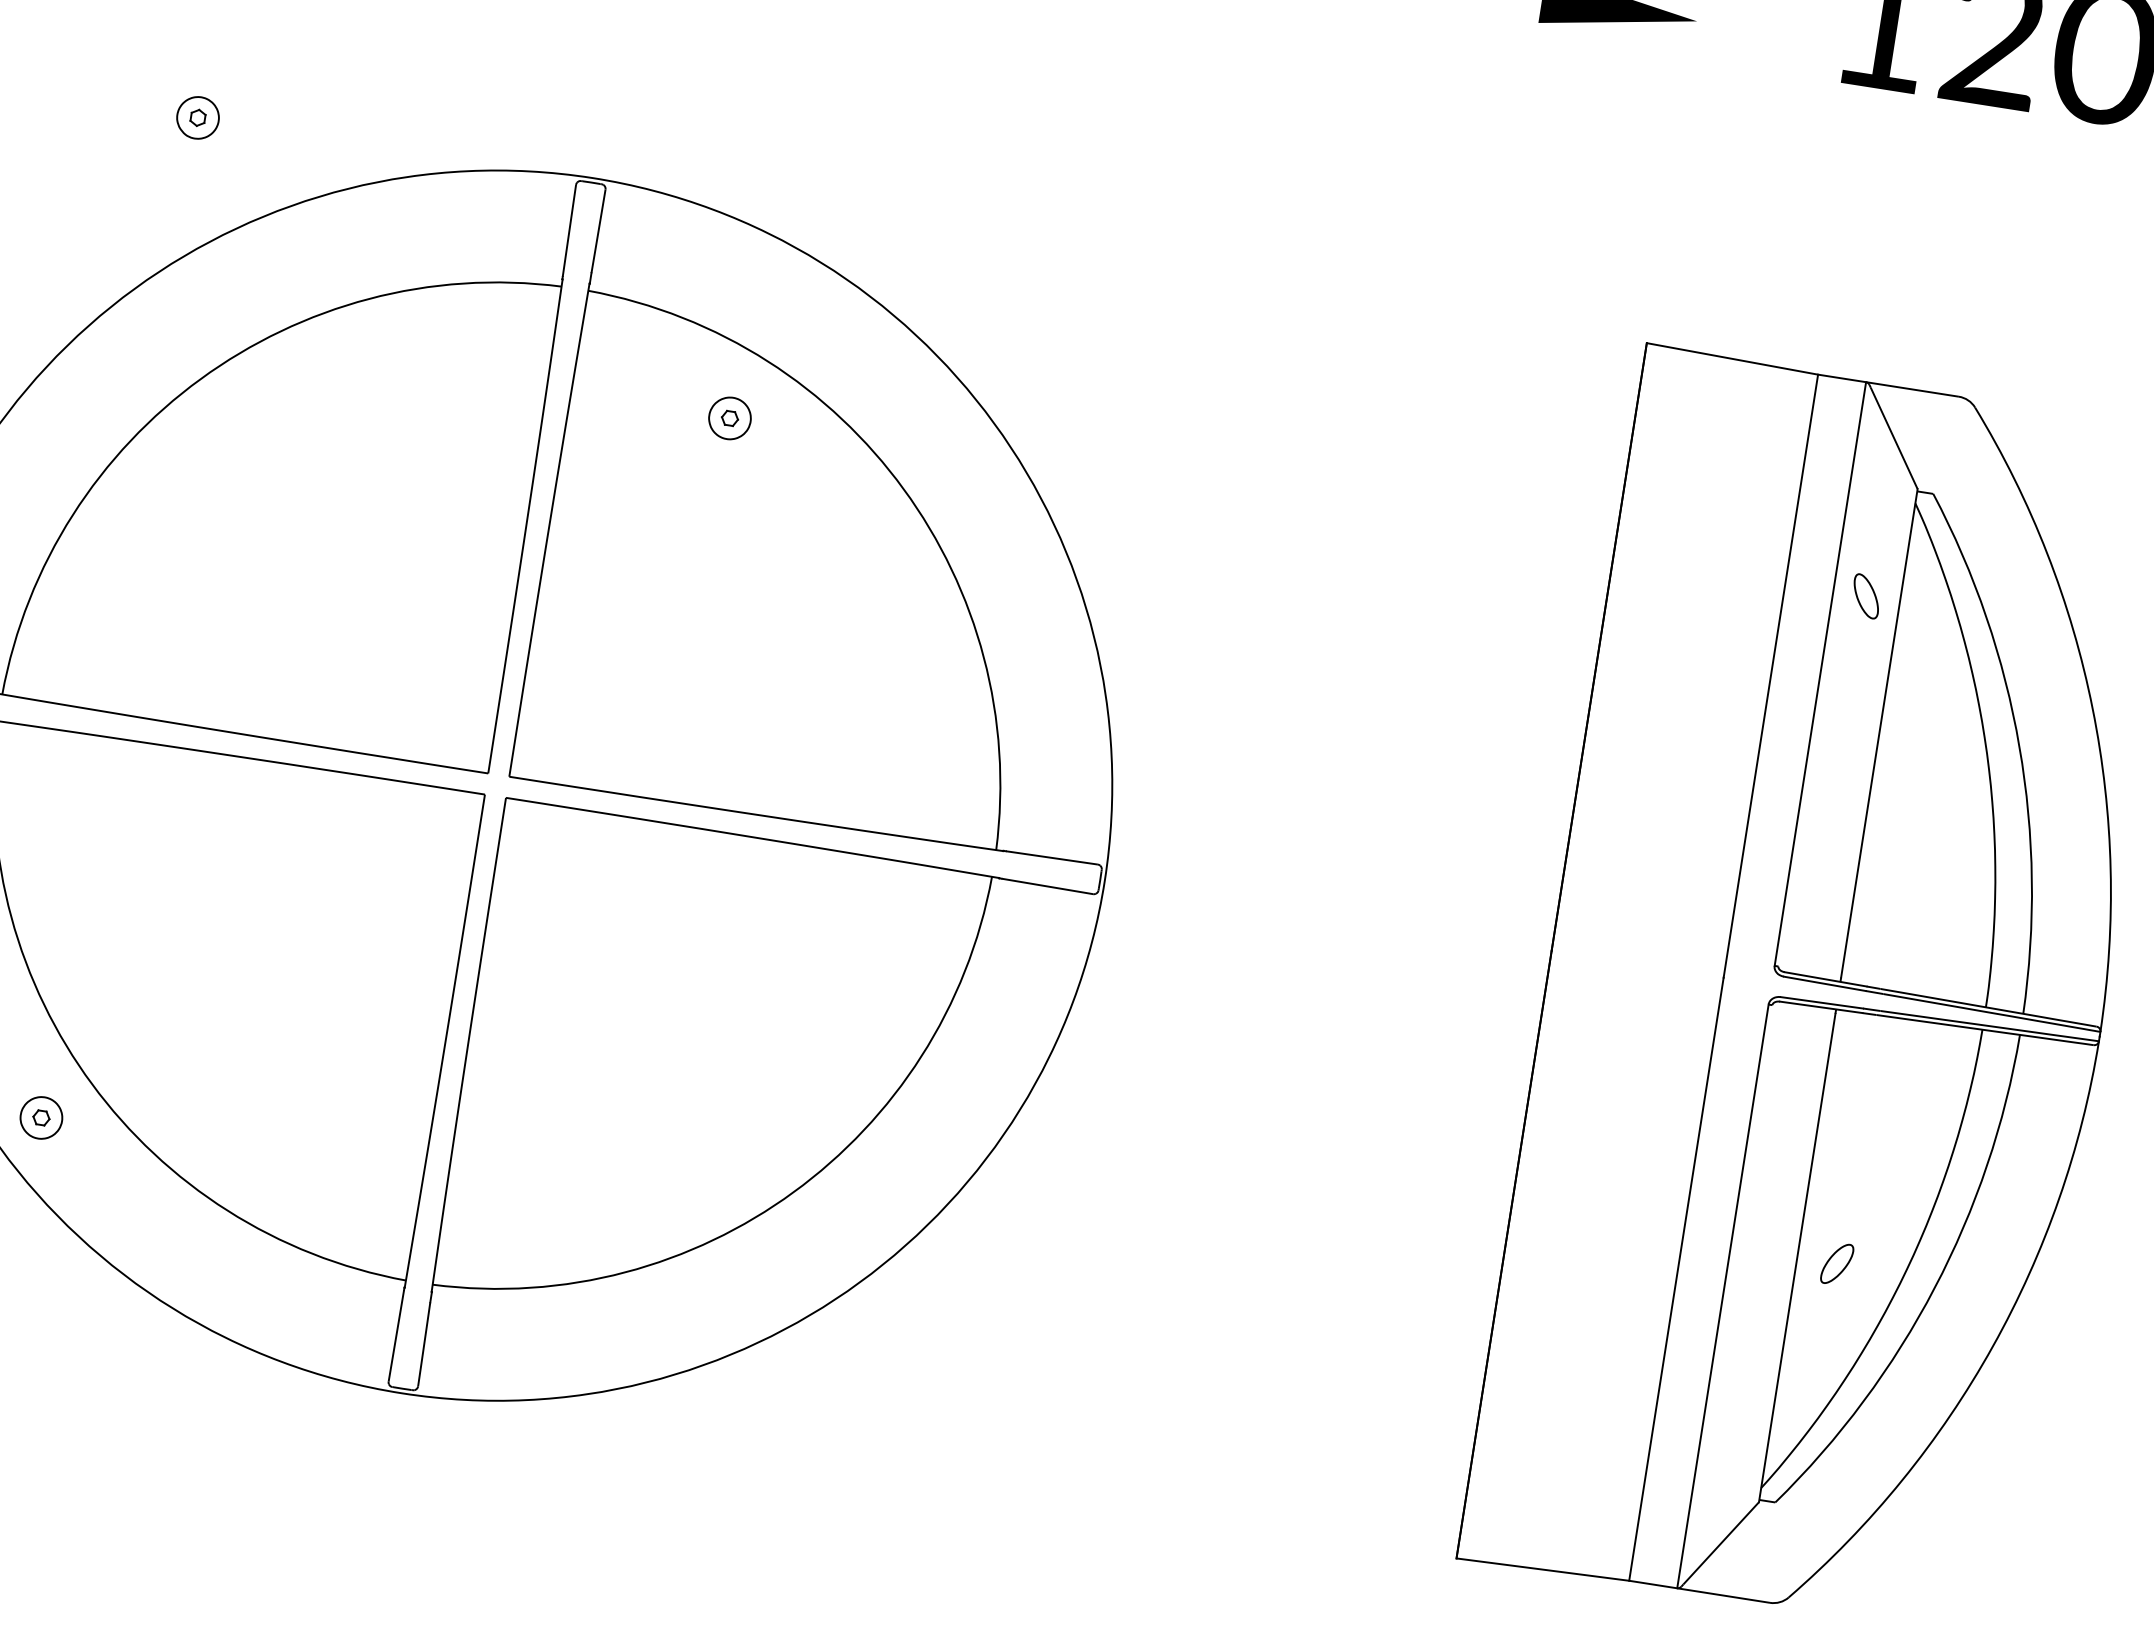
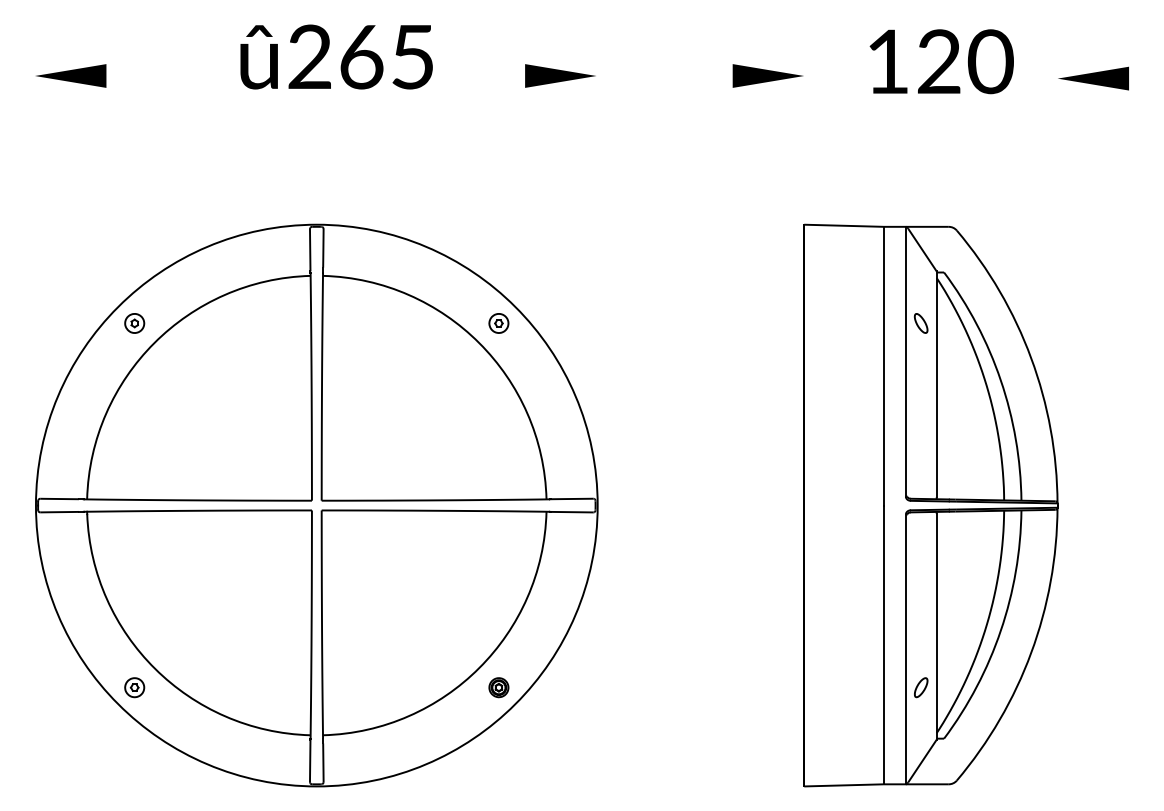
part: (197, 117) -> (134, 323), moved
part: (729, 418) -> (498, 323), moved
part: (828, 1240) -> (498, 687), added
part: (1837, 1263) -> (921, 687), moved

